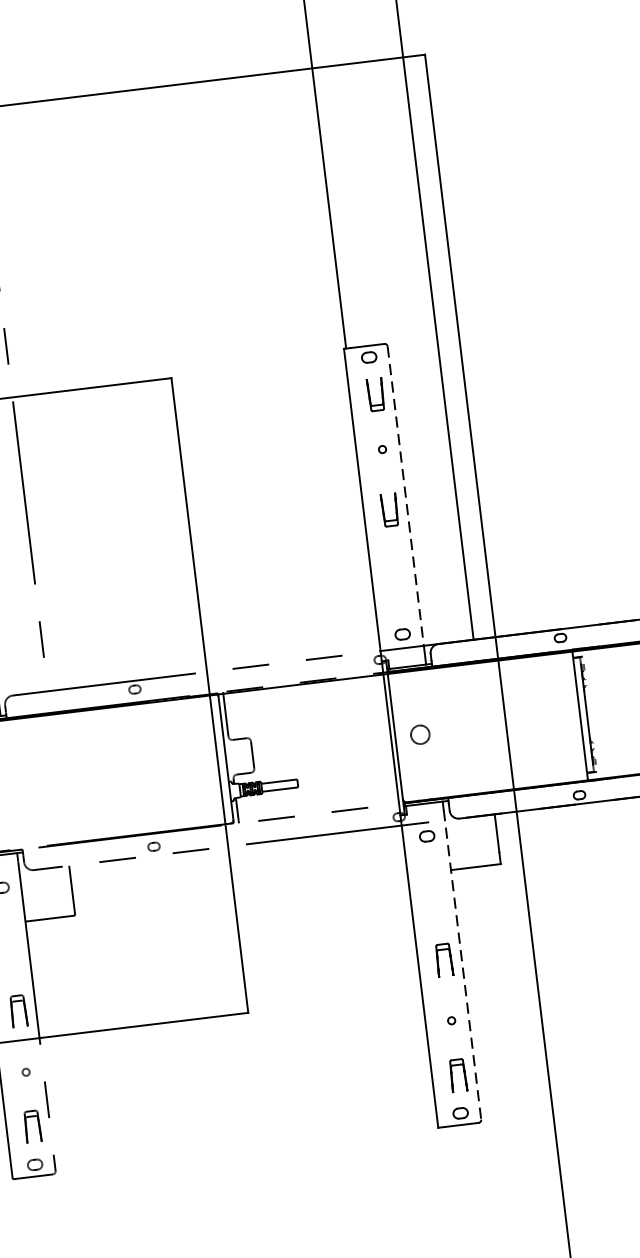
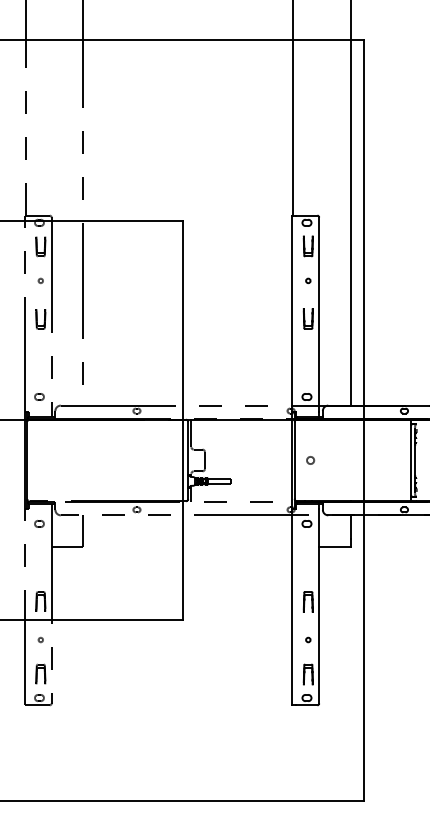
line: (406, 502) -> (319, 315), dashed -> solid
circle: (420, 734) -> (310, 460), size x0.62
line: (462, 965) -> (319, 606), dashed -> solid

